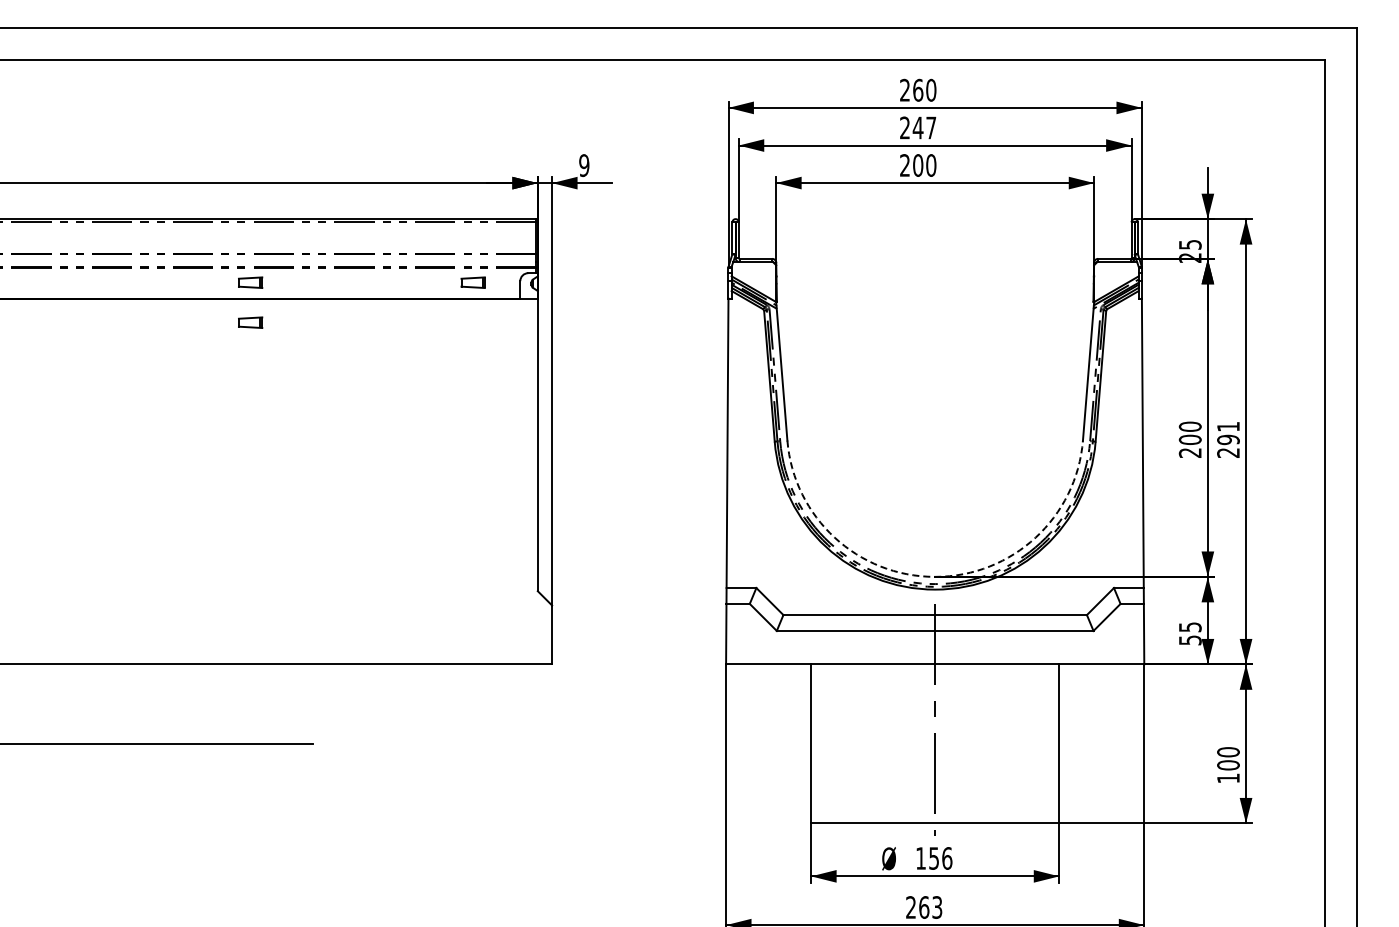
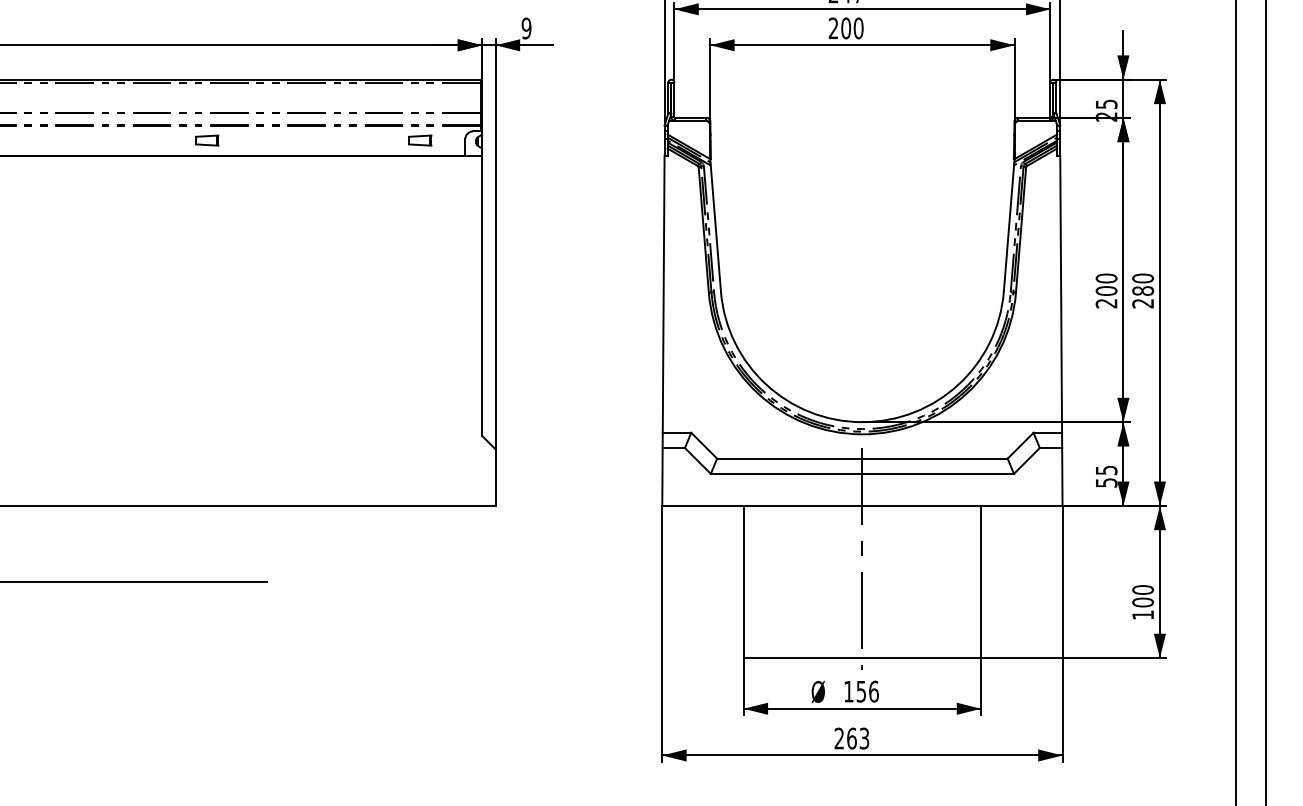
part: (250, 322) -> (207, 178), removed
text: (1228, 433) -> (1143, 284), 291 -> 280
arc: (935, 576) -> (862, 421), dashed -> solid

